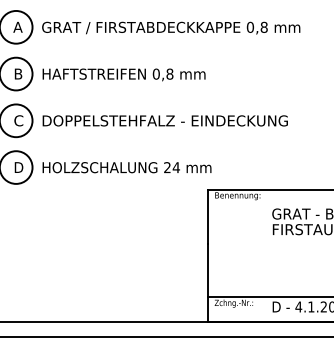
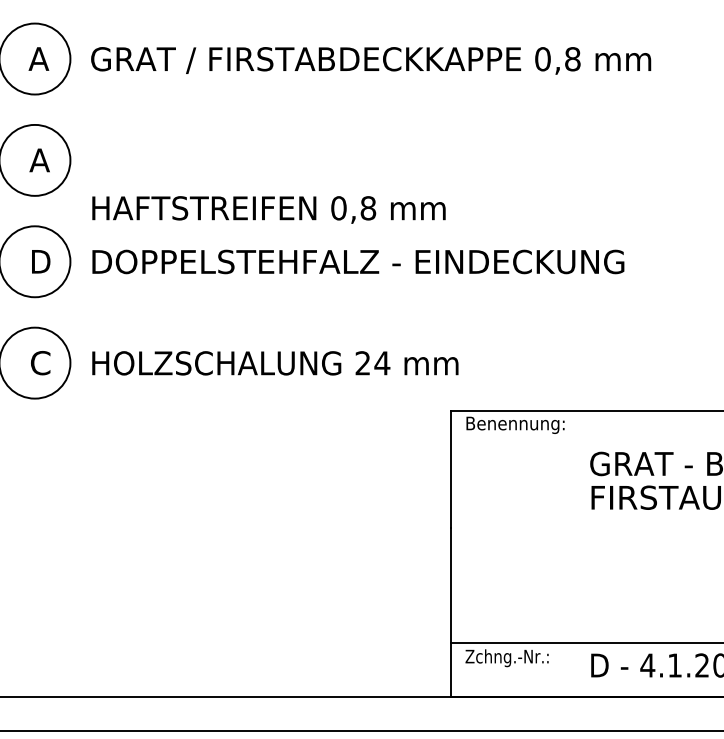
text: (17, 73) -> (37, 159), B -> A
text: (123, 74) -> (267, 209), moved
text: (18, 120) -> (39, 261), C -> D
text: (18, 167) -> (39, 362), D -> C

